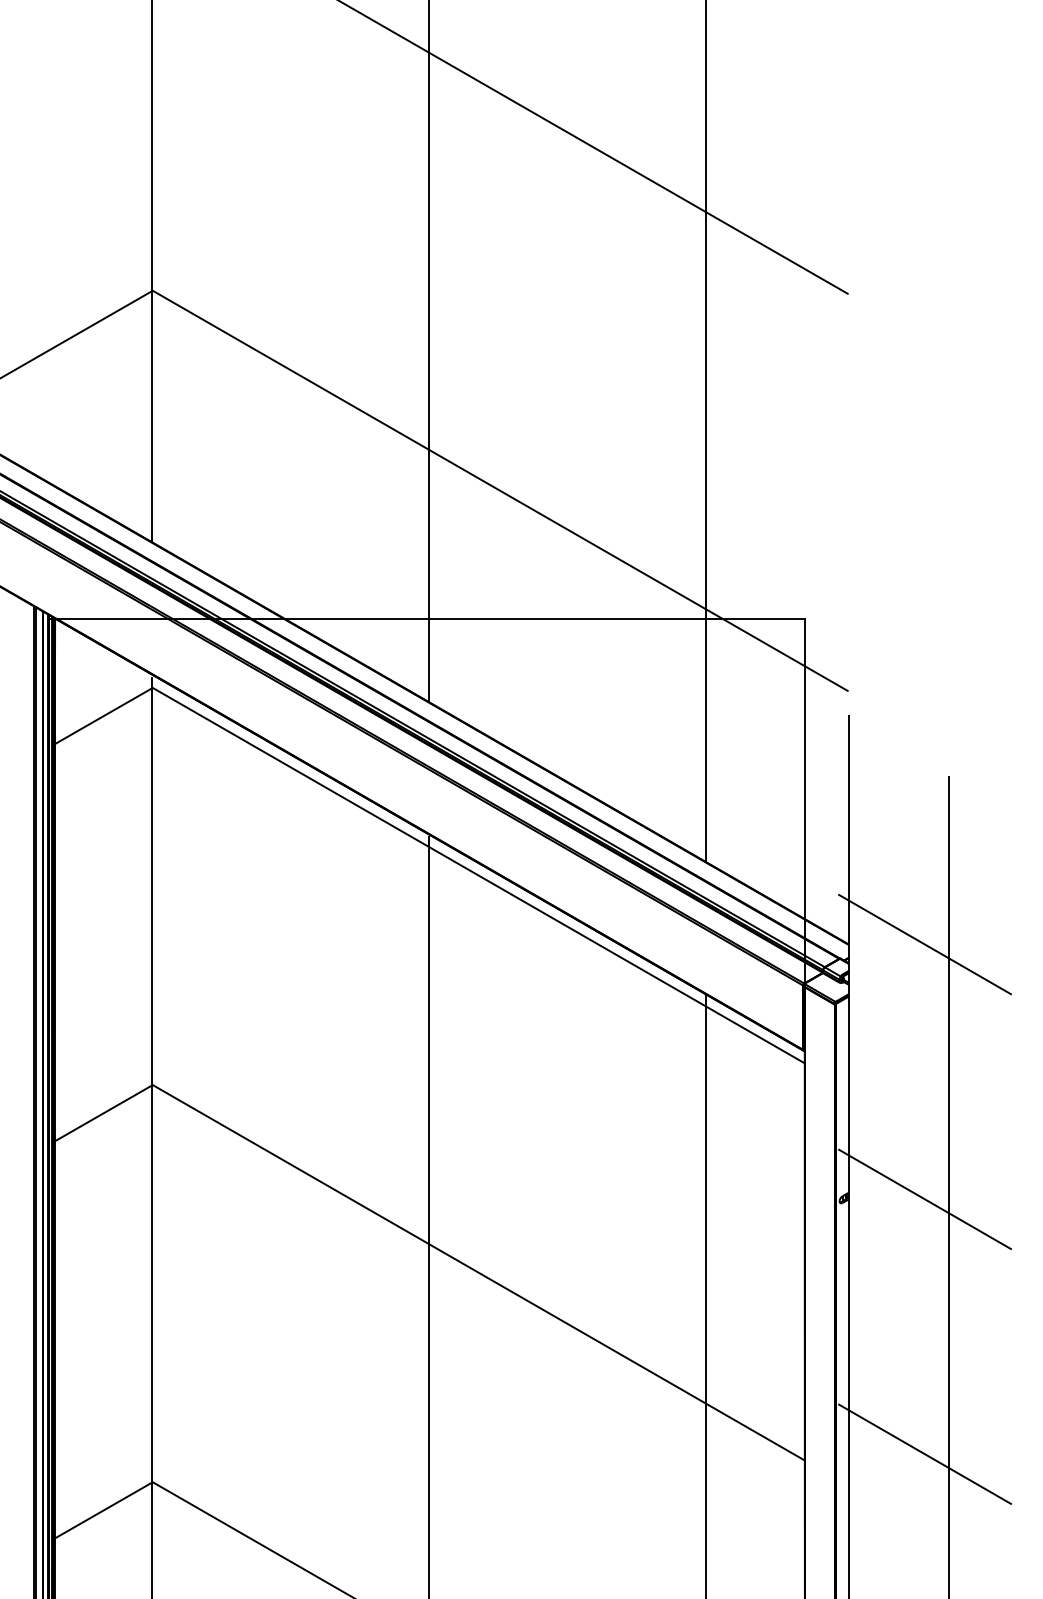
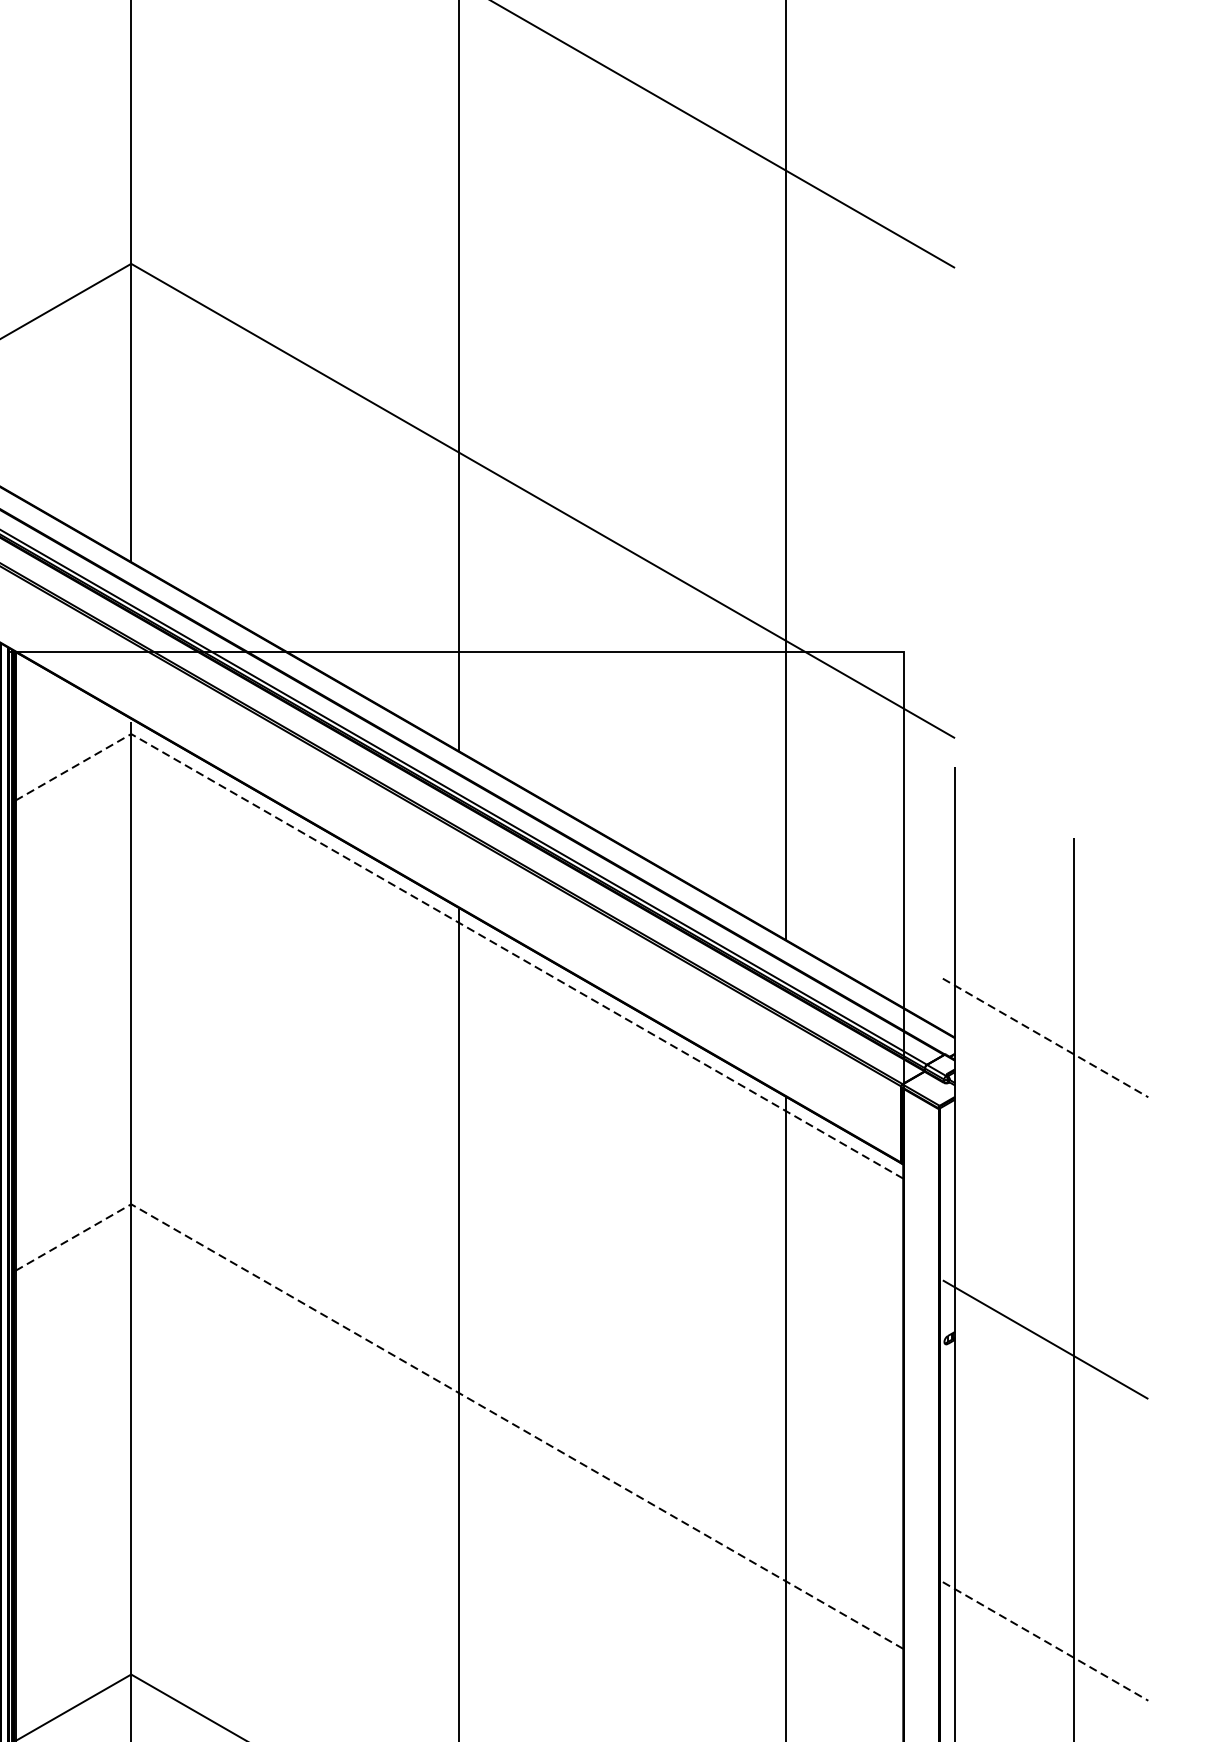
line: (429, 847) -> (458, 923), solid -> dashed
line: (925, 944) -> (1046, 1037), solid -> dashed
line: (429, 1244) -> (458, 1393), solid -> dashed
line: (925, 1454) -> (1046, 1641), solid -> dashed

